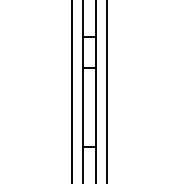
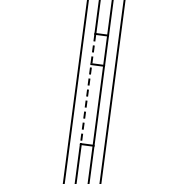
line: (83, 92) -> (88, 89), solid -> dashed

